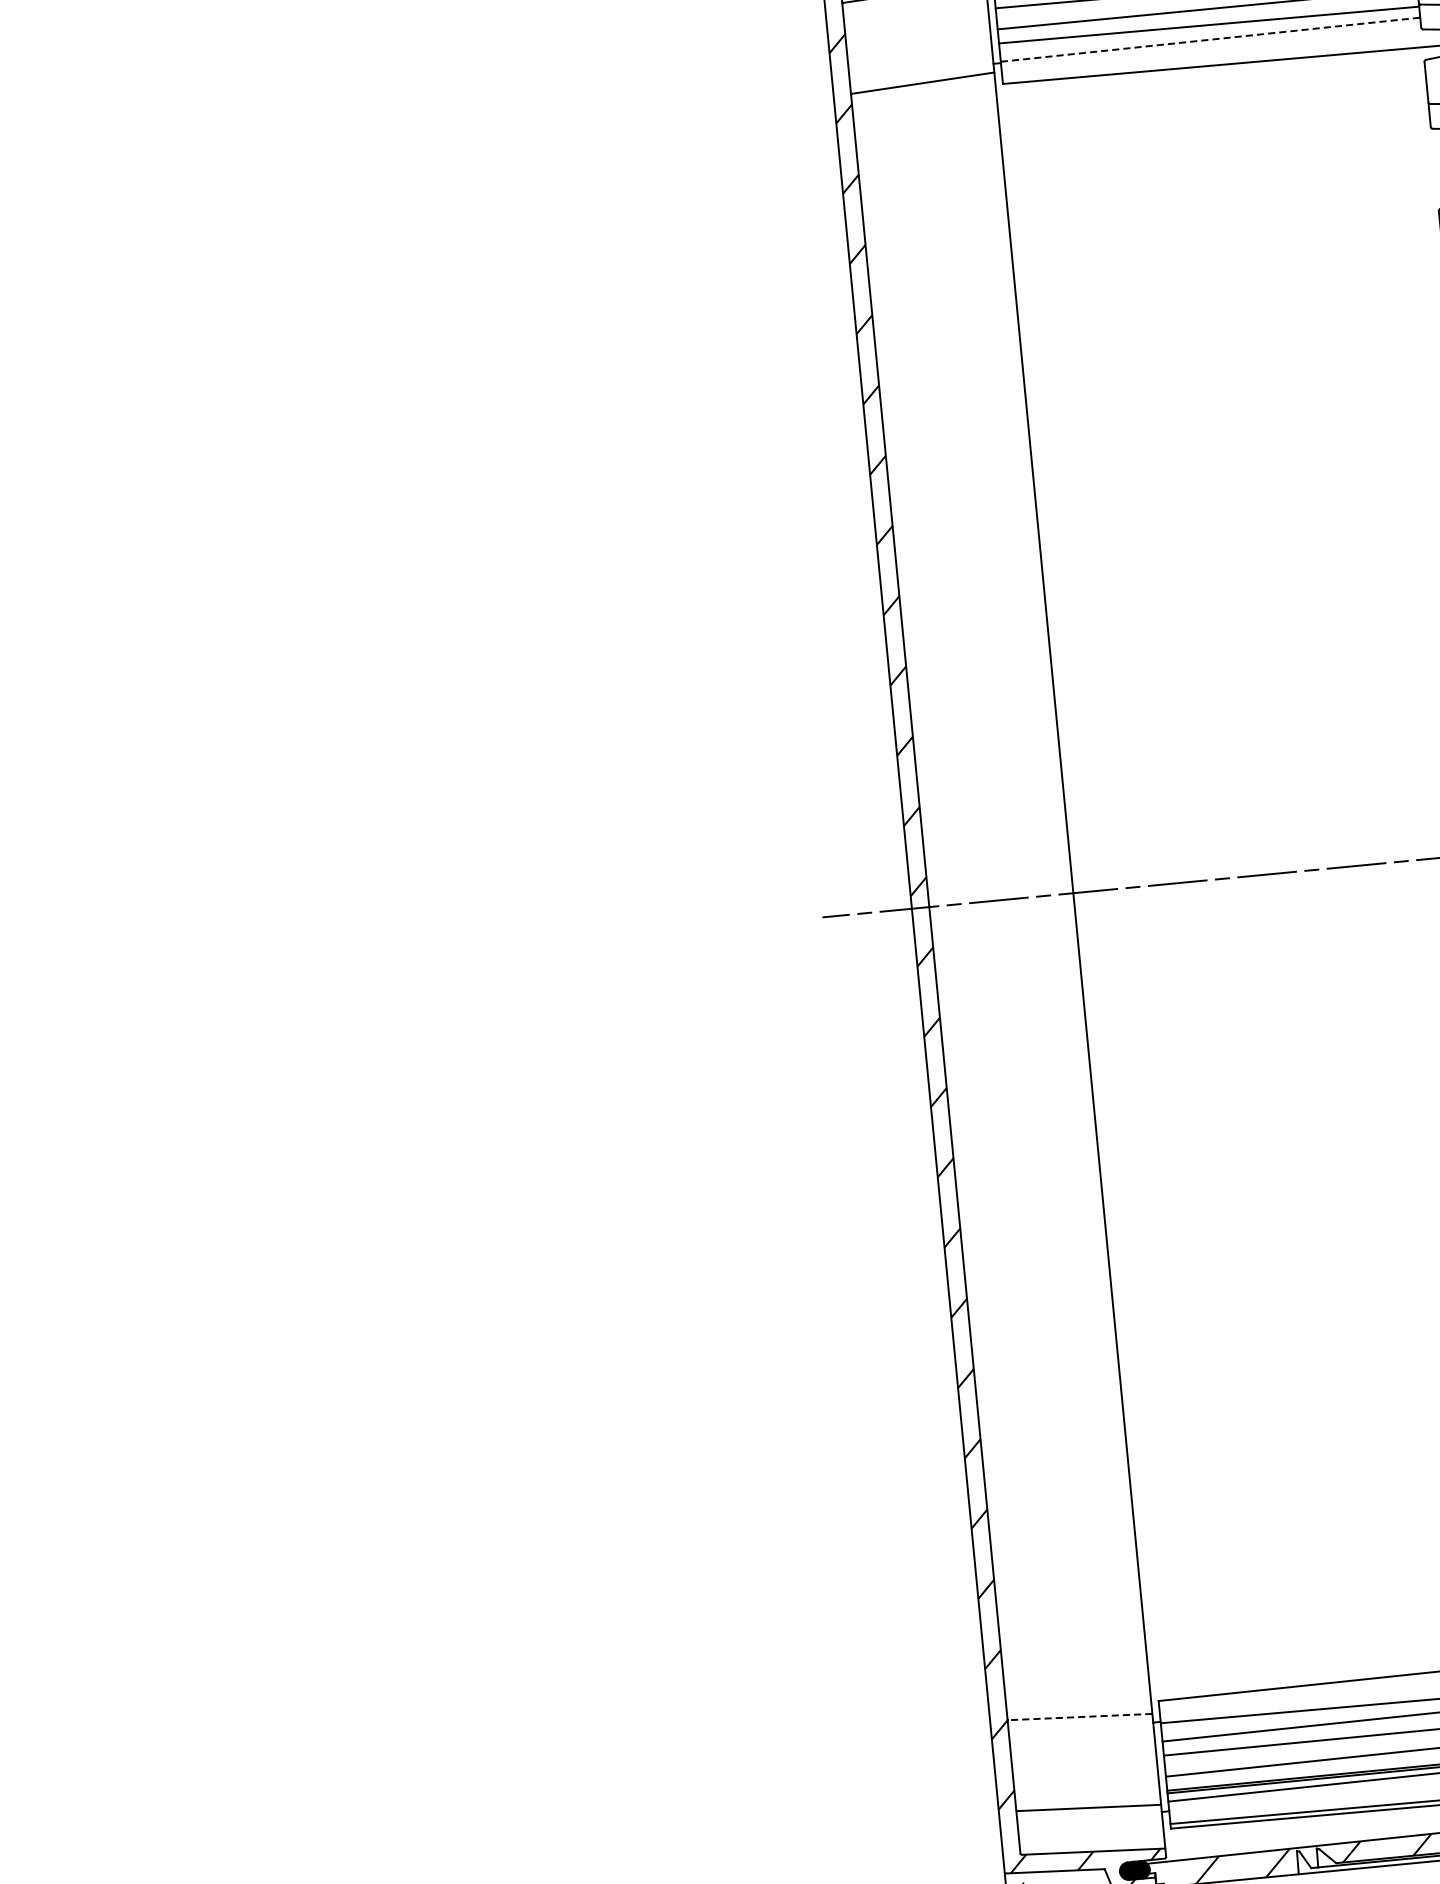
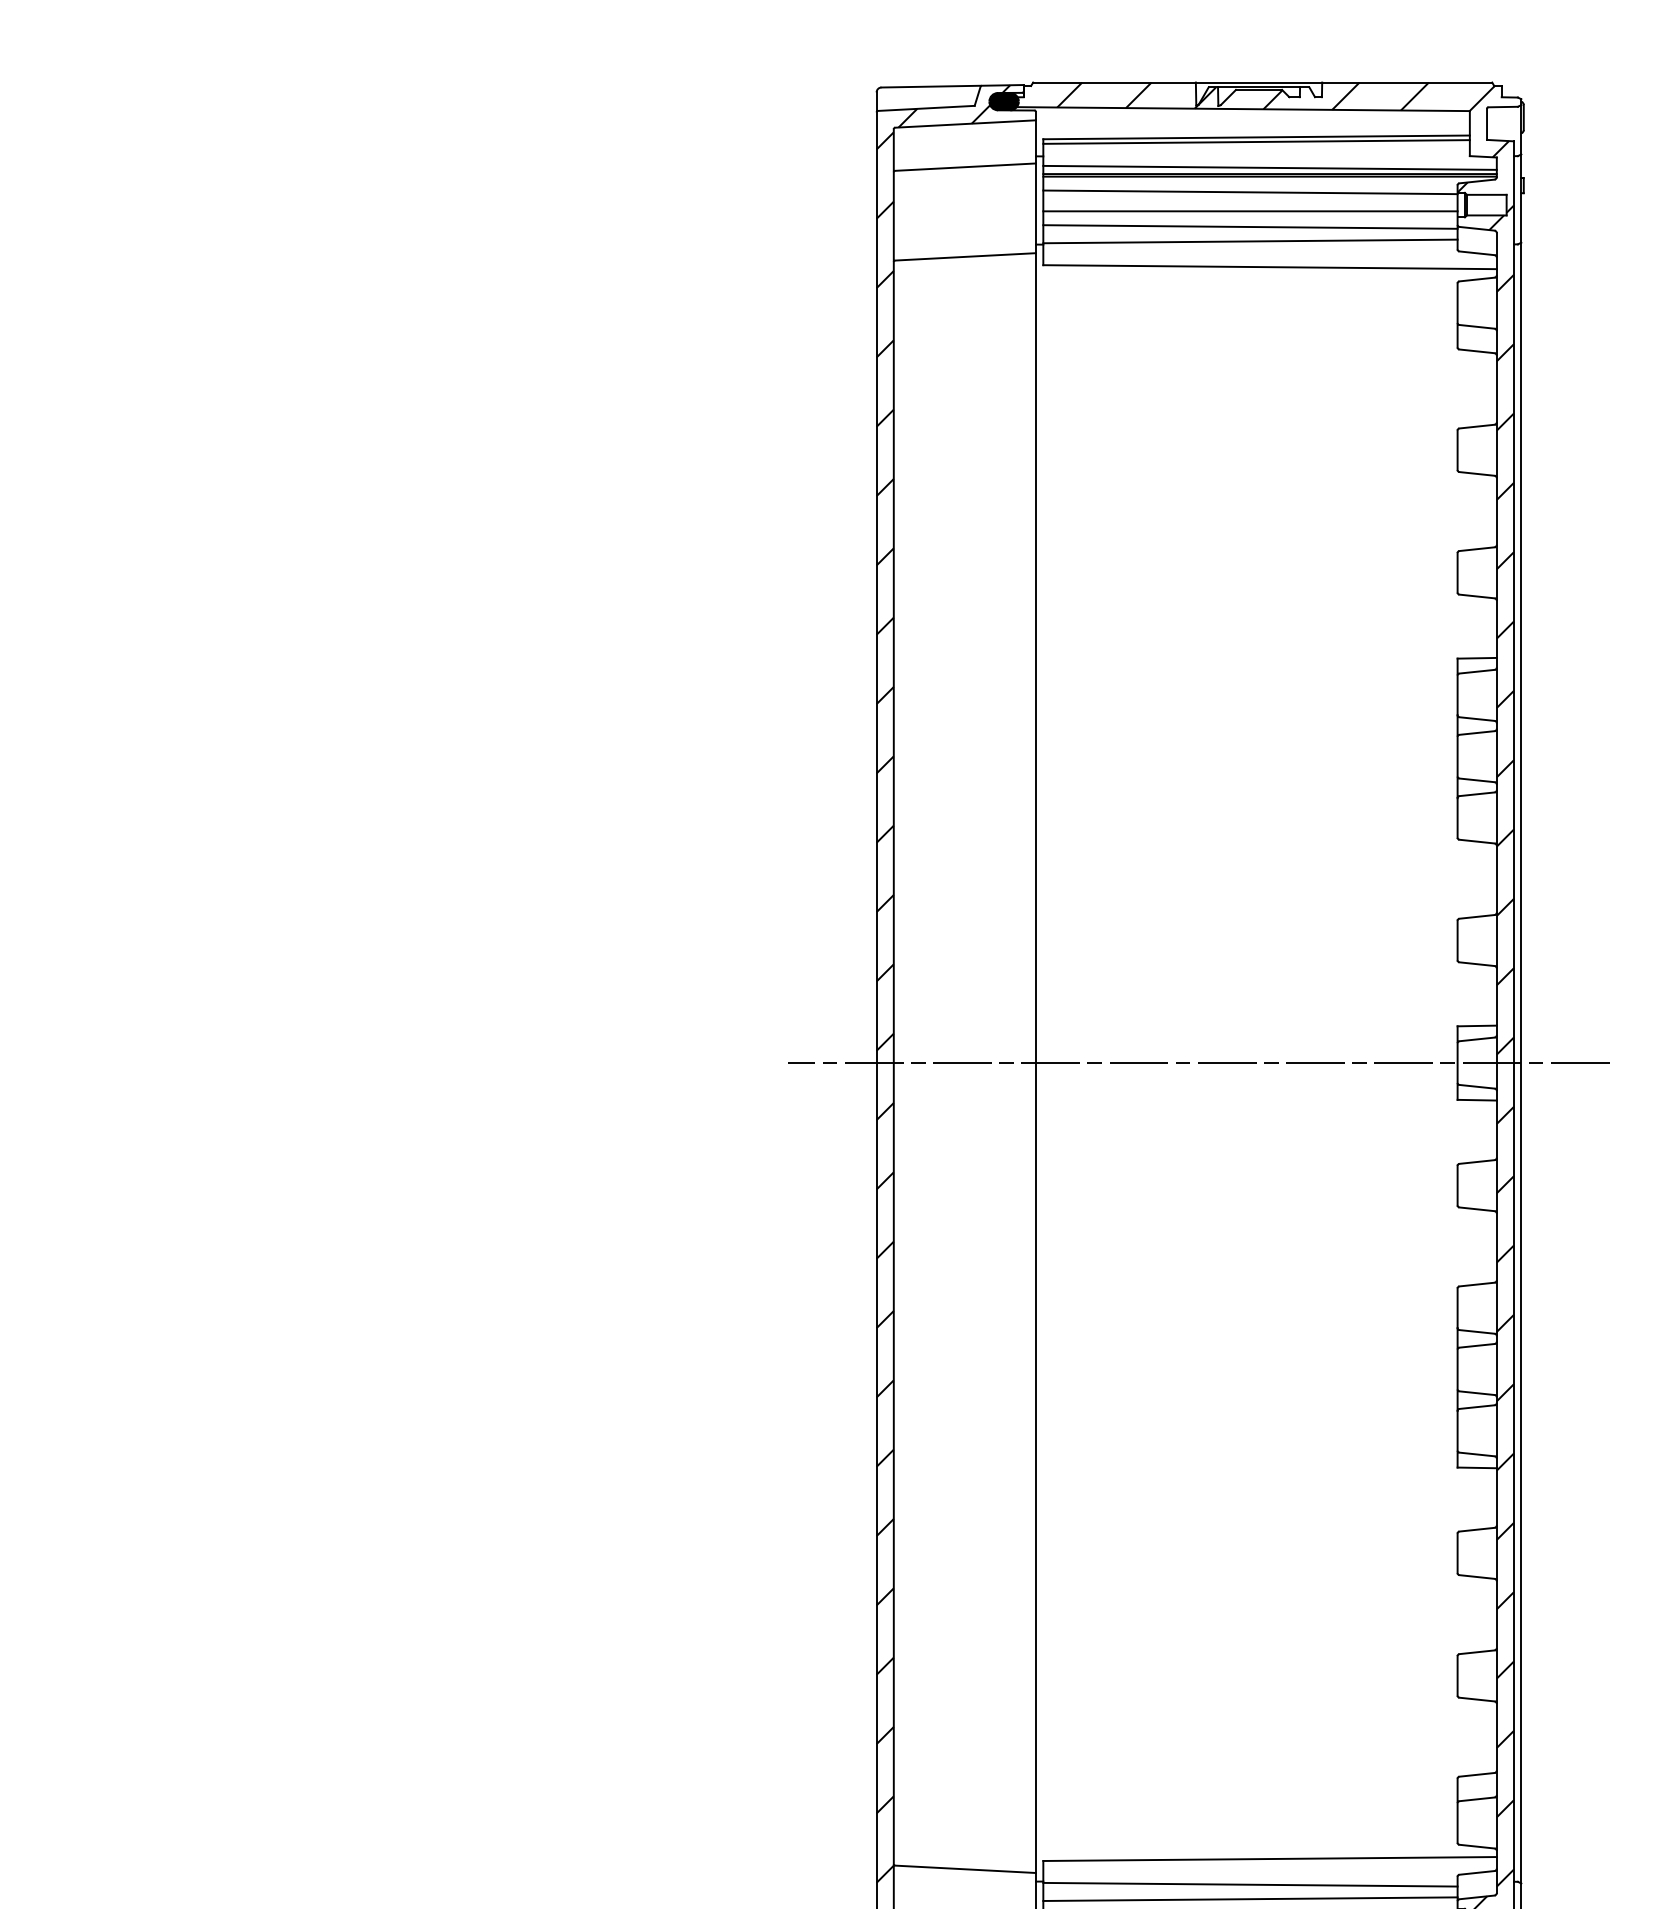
line: (1210, 39) -> (1250, 241), dashed -> solid
line: (1080, 1717) -> (965, 1869), dashed -> solid

